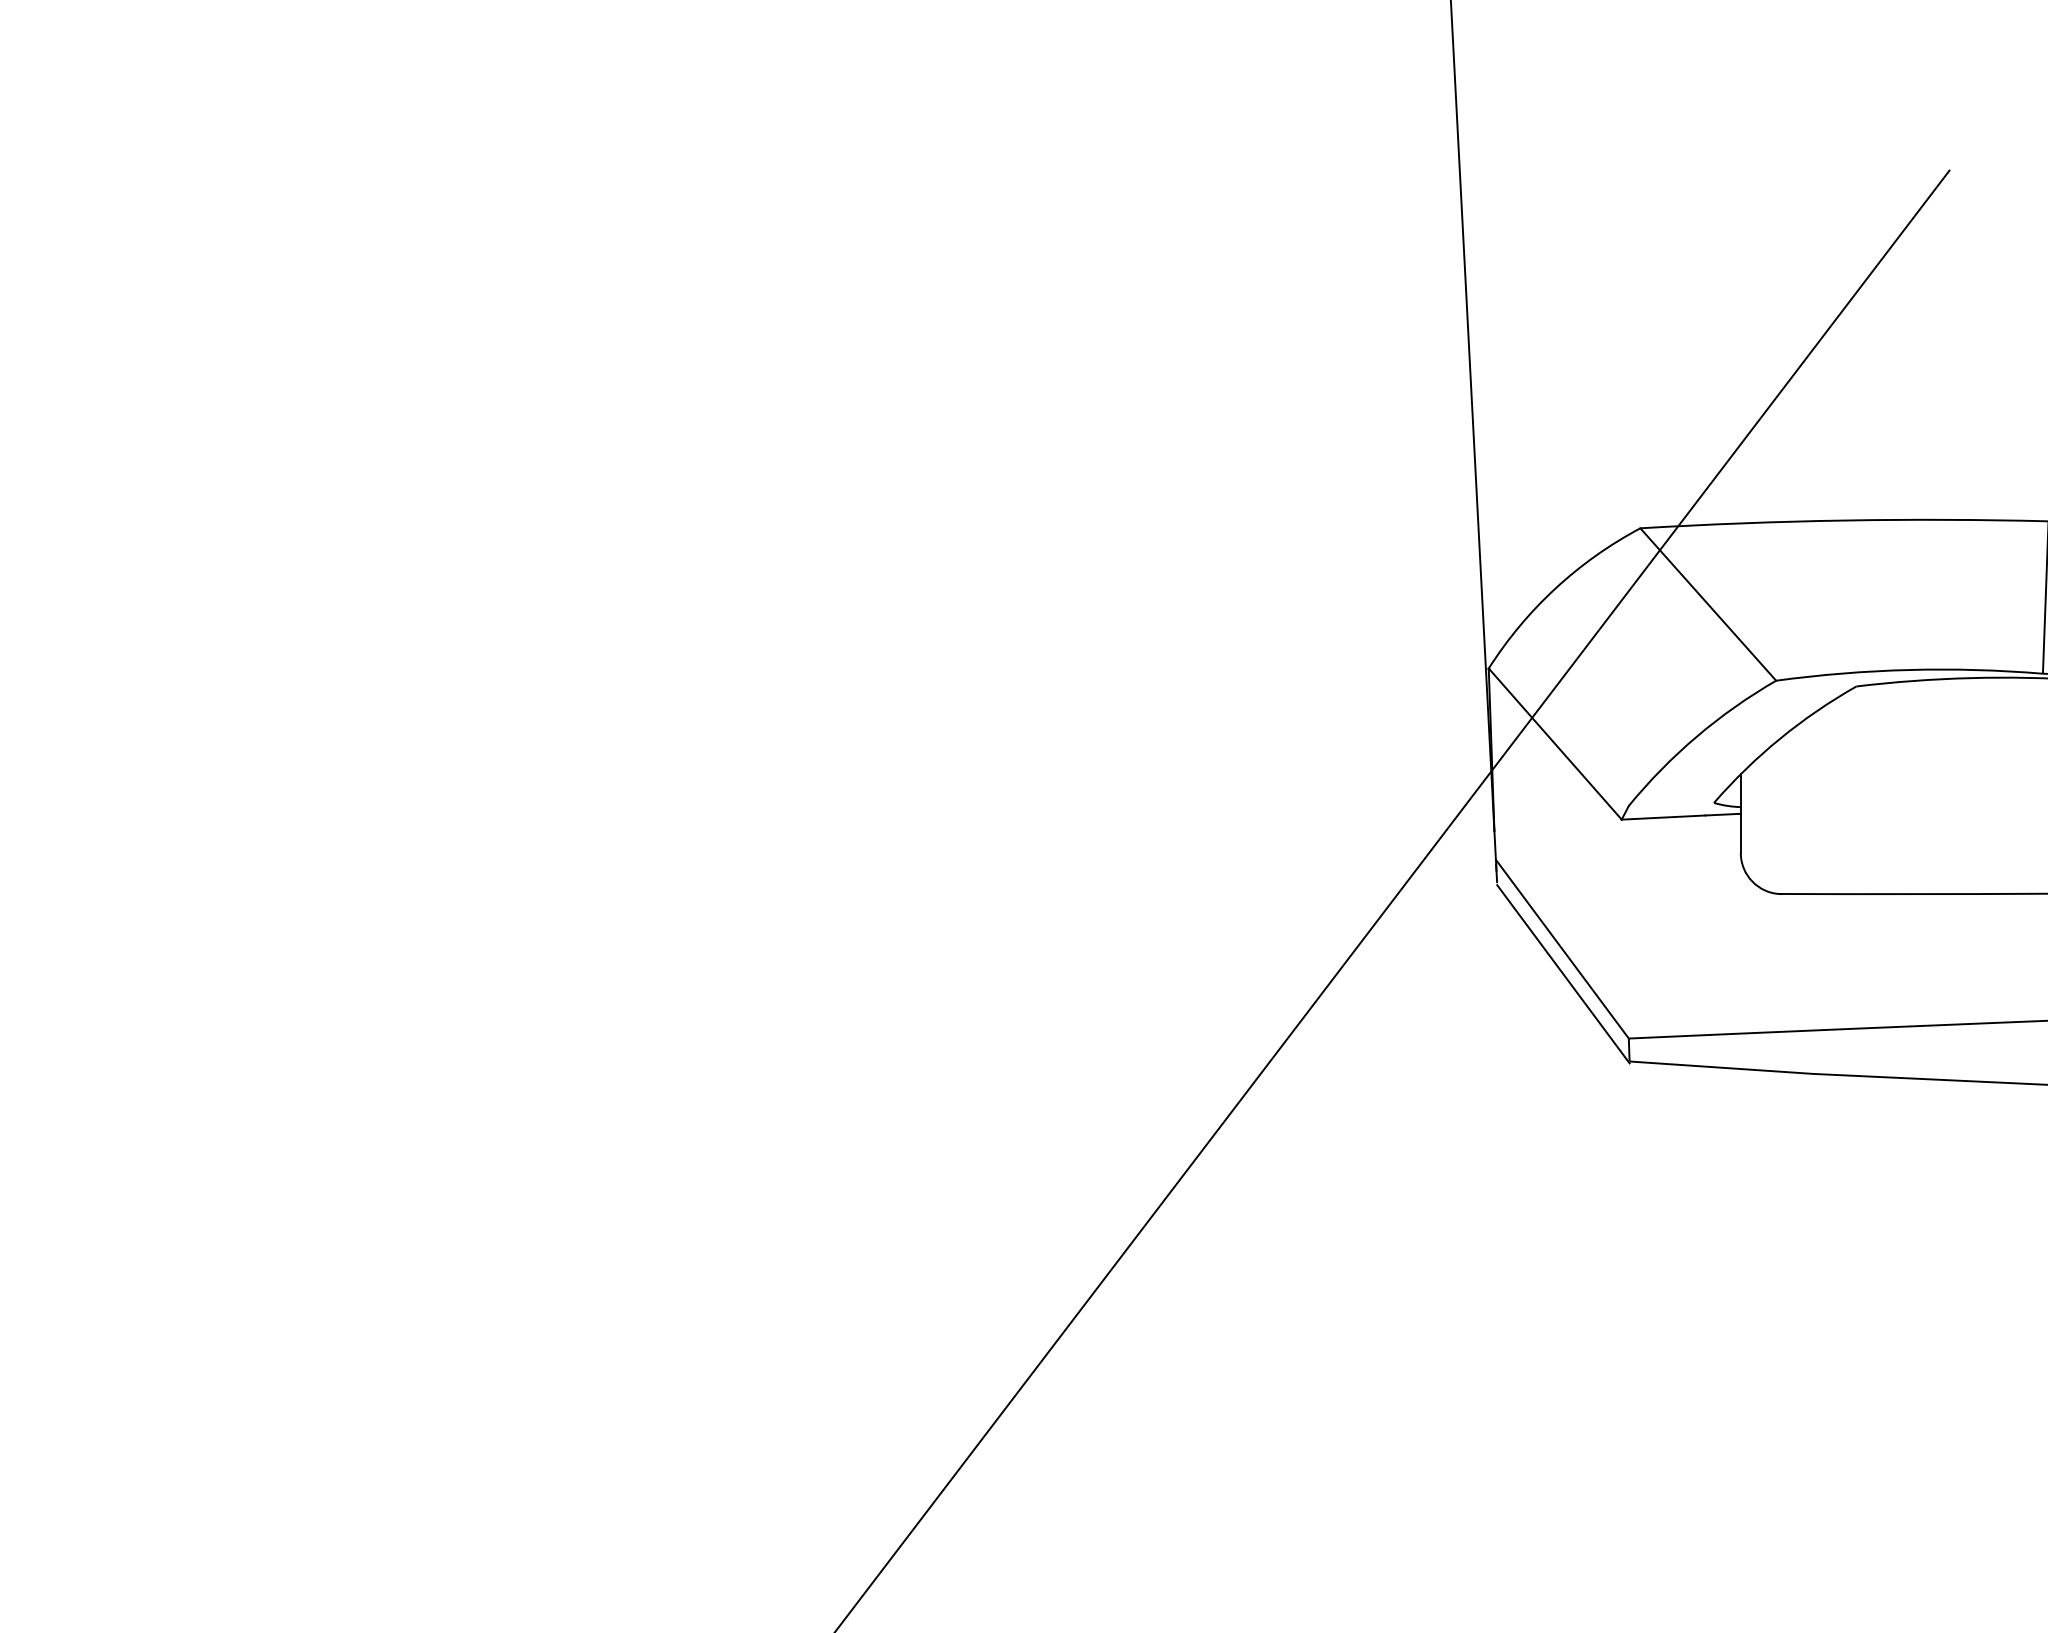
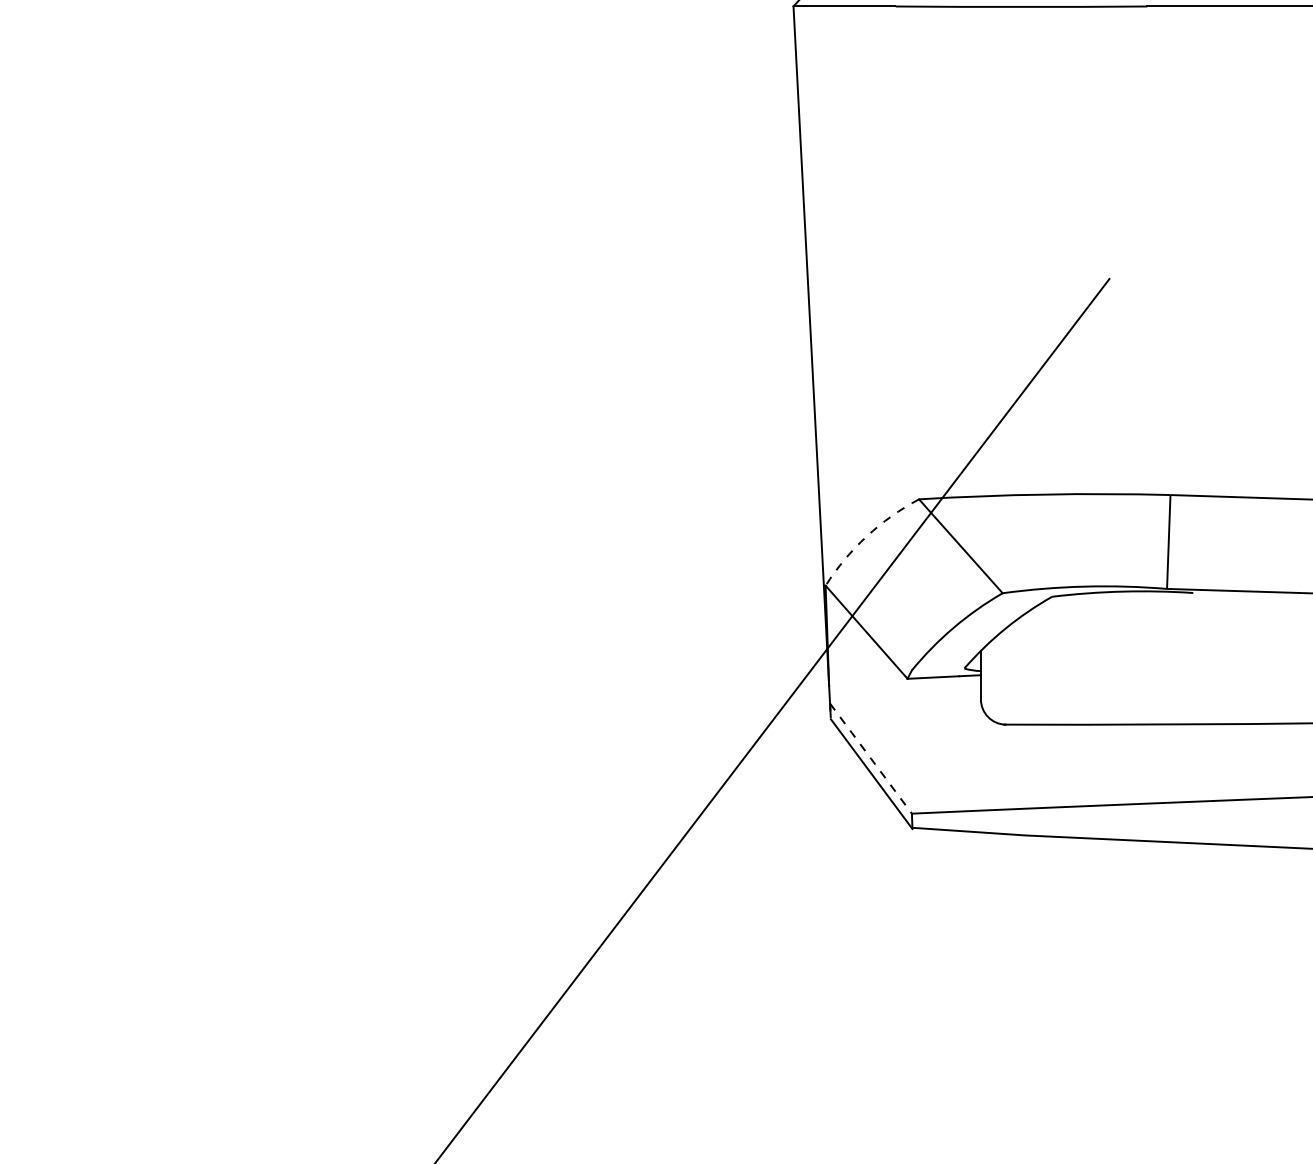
arc: (1555, 588) -> (866, 536), solid -> dashed
line: (1563, 948) -> (871, 758), solid -> dashed

